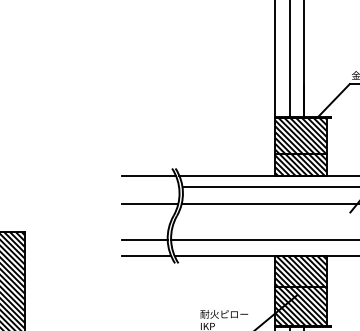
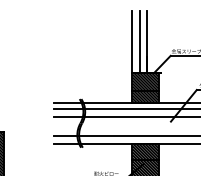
line: (150, 186) -> (68, 108), added

